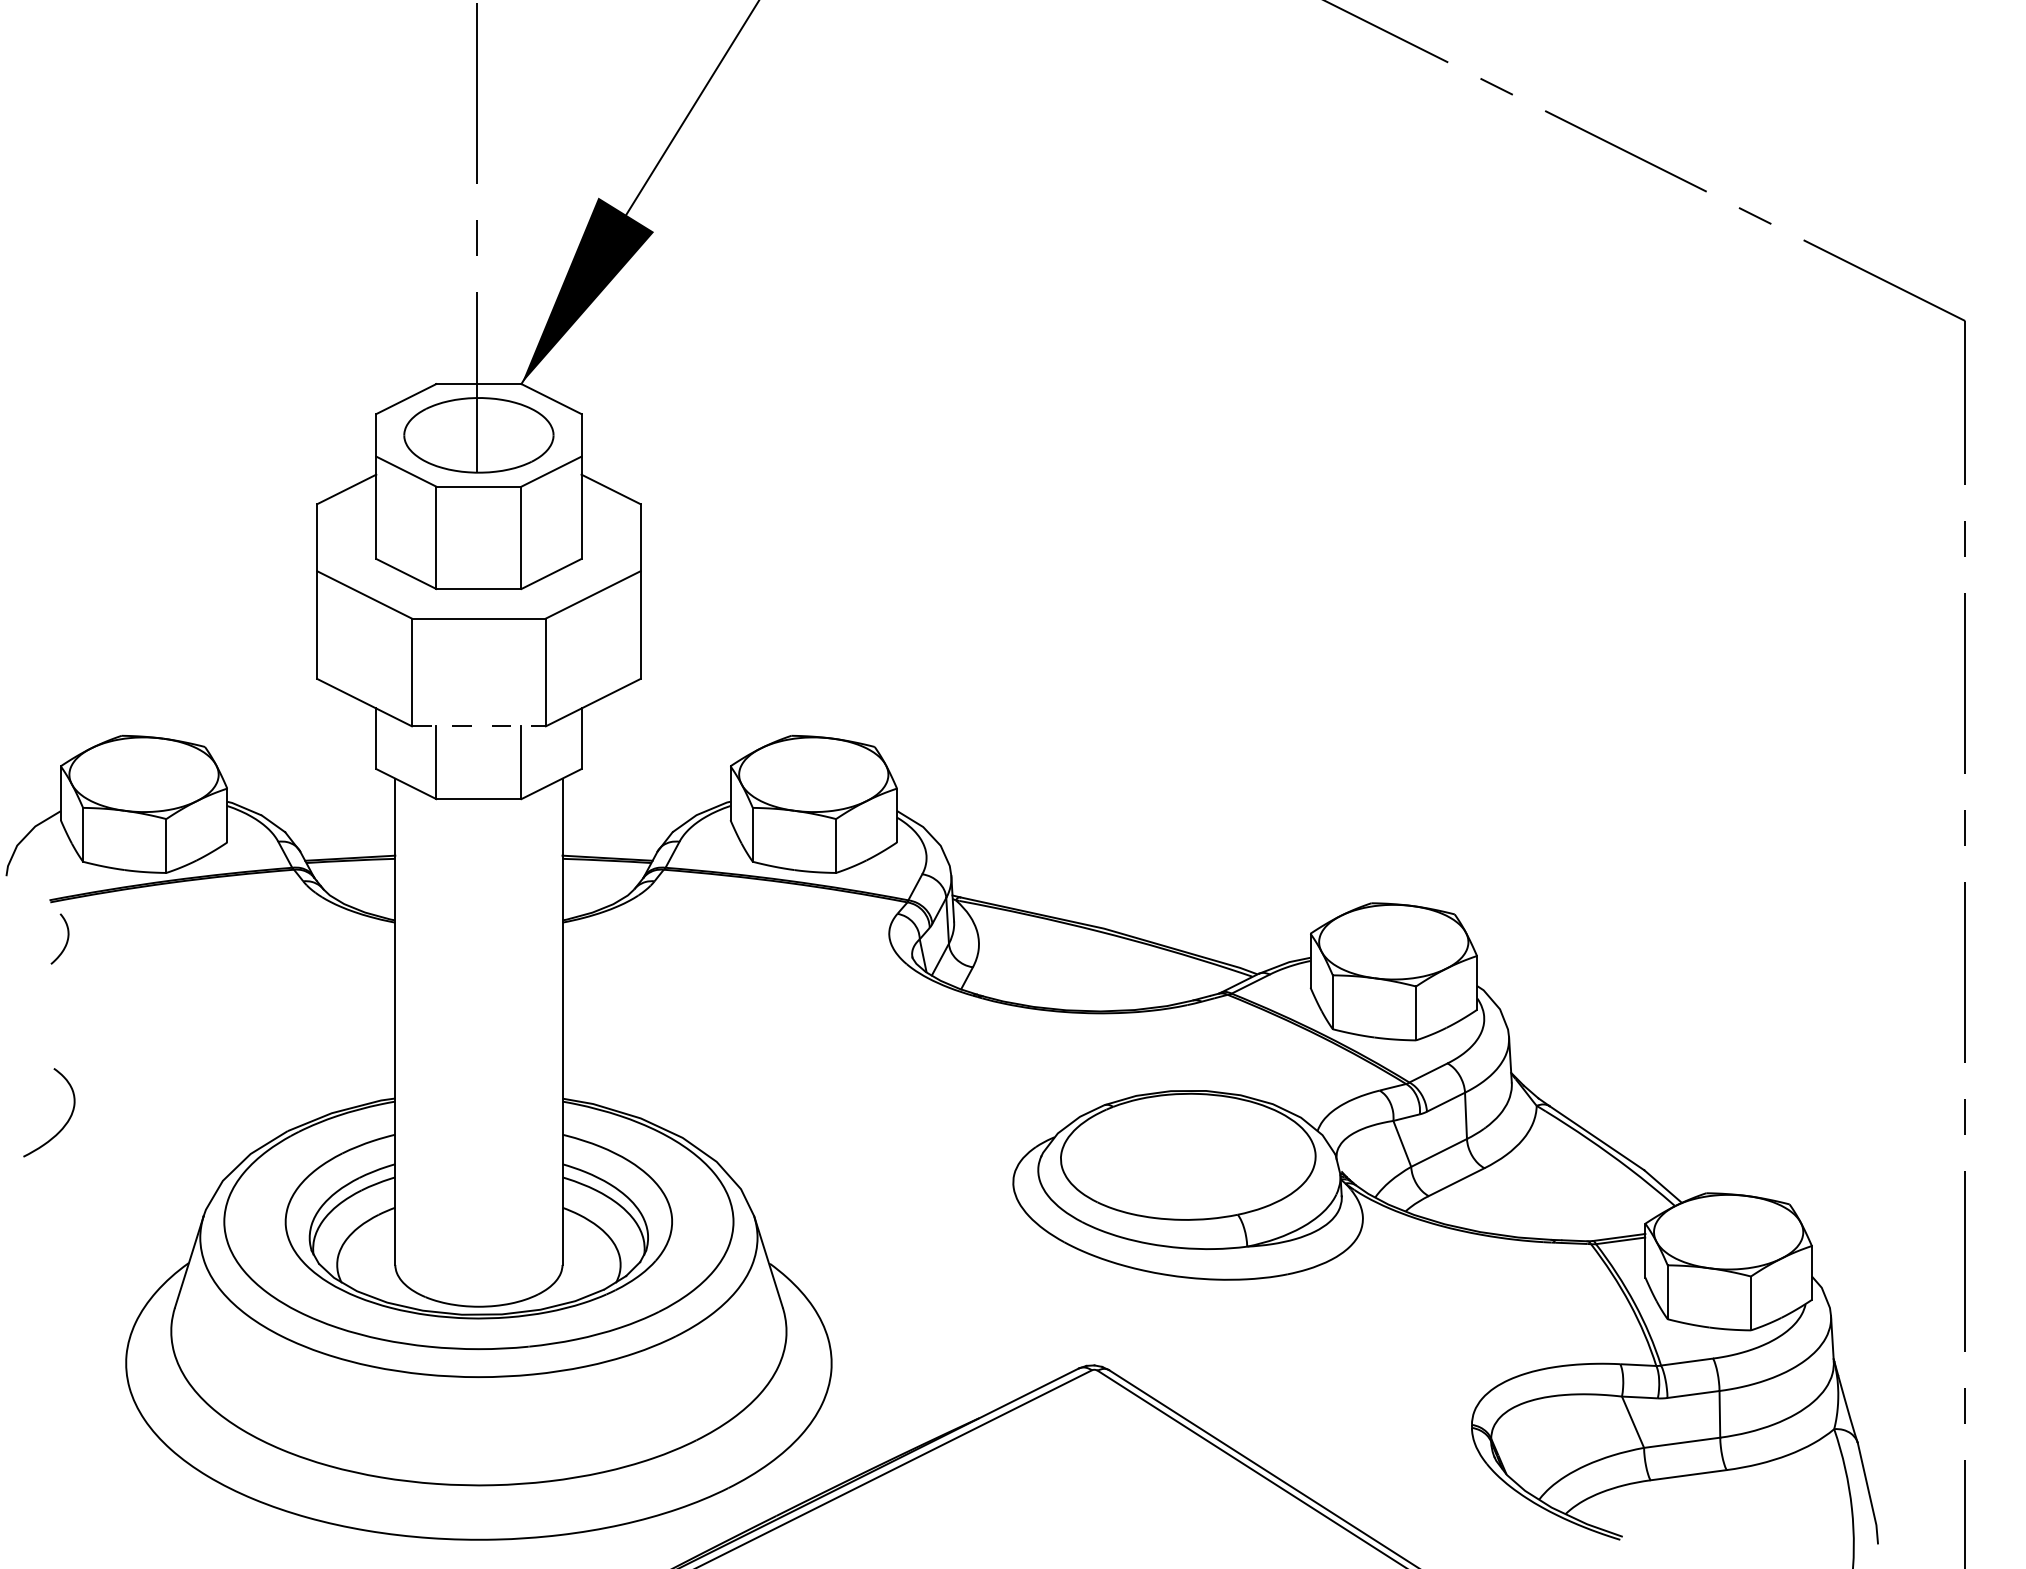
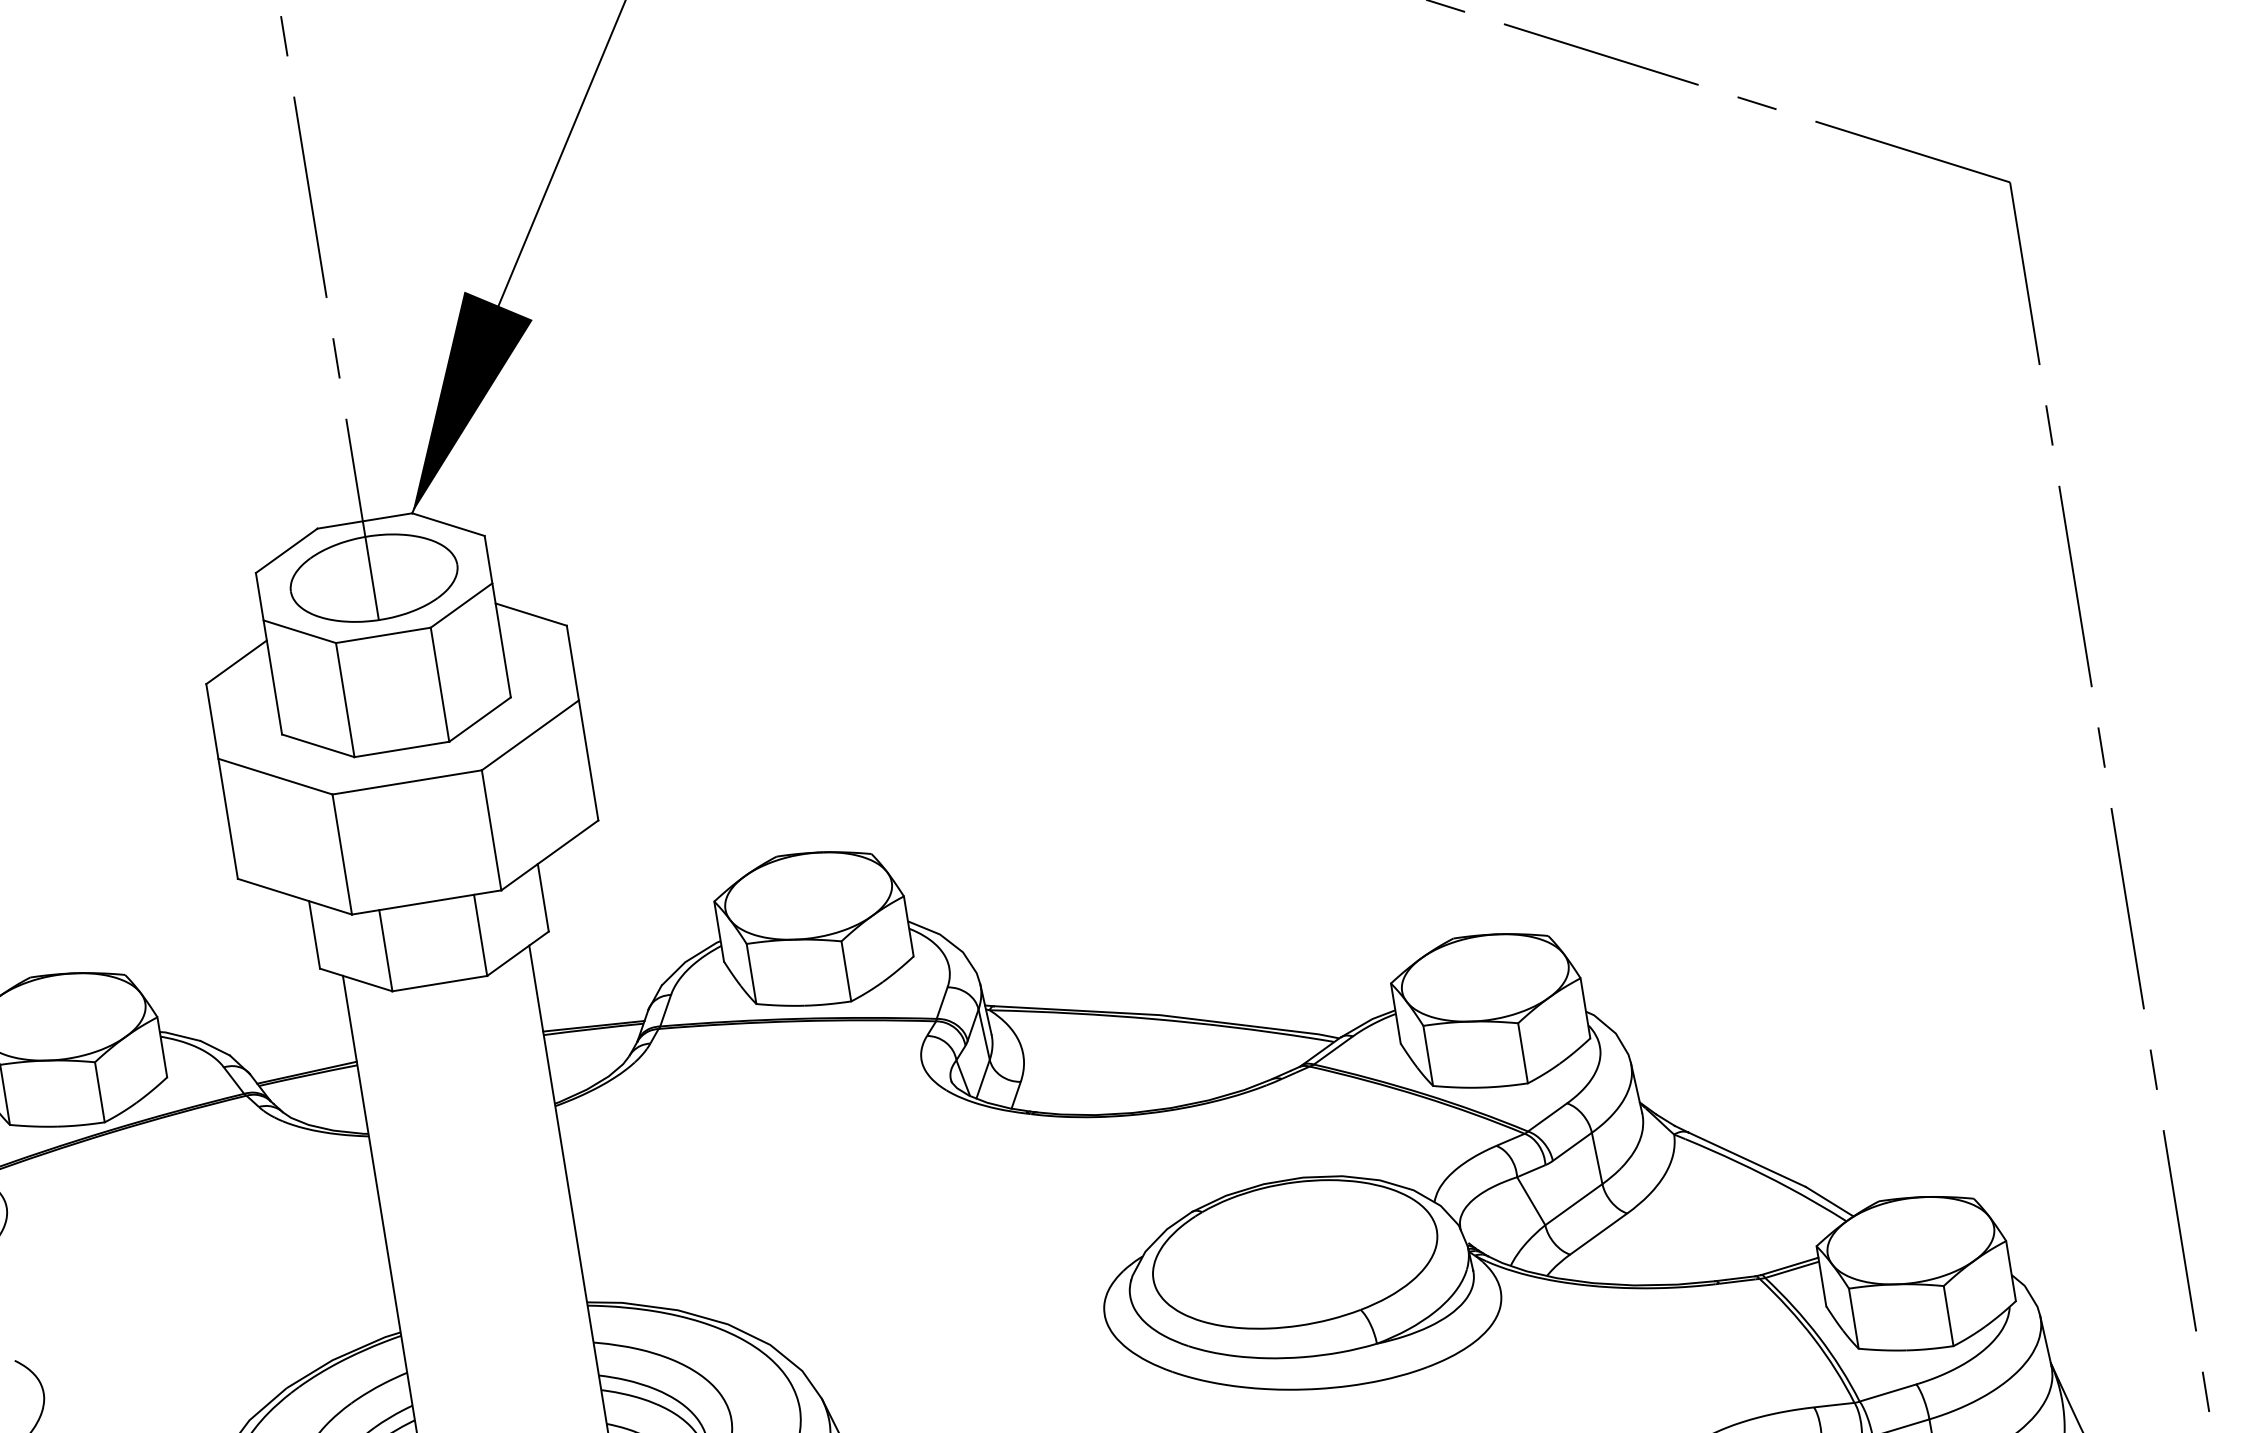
line: (478, 726) -> (426, 902), dashed -> solid

